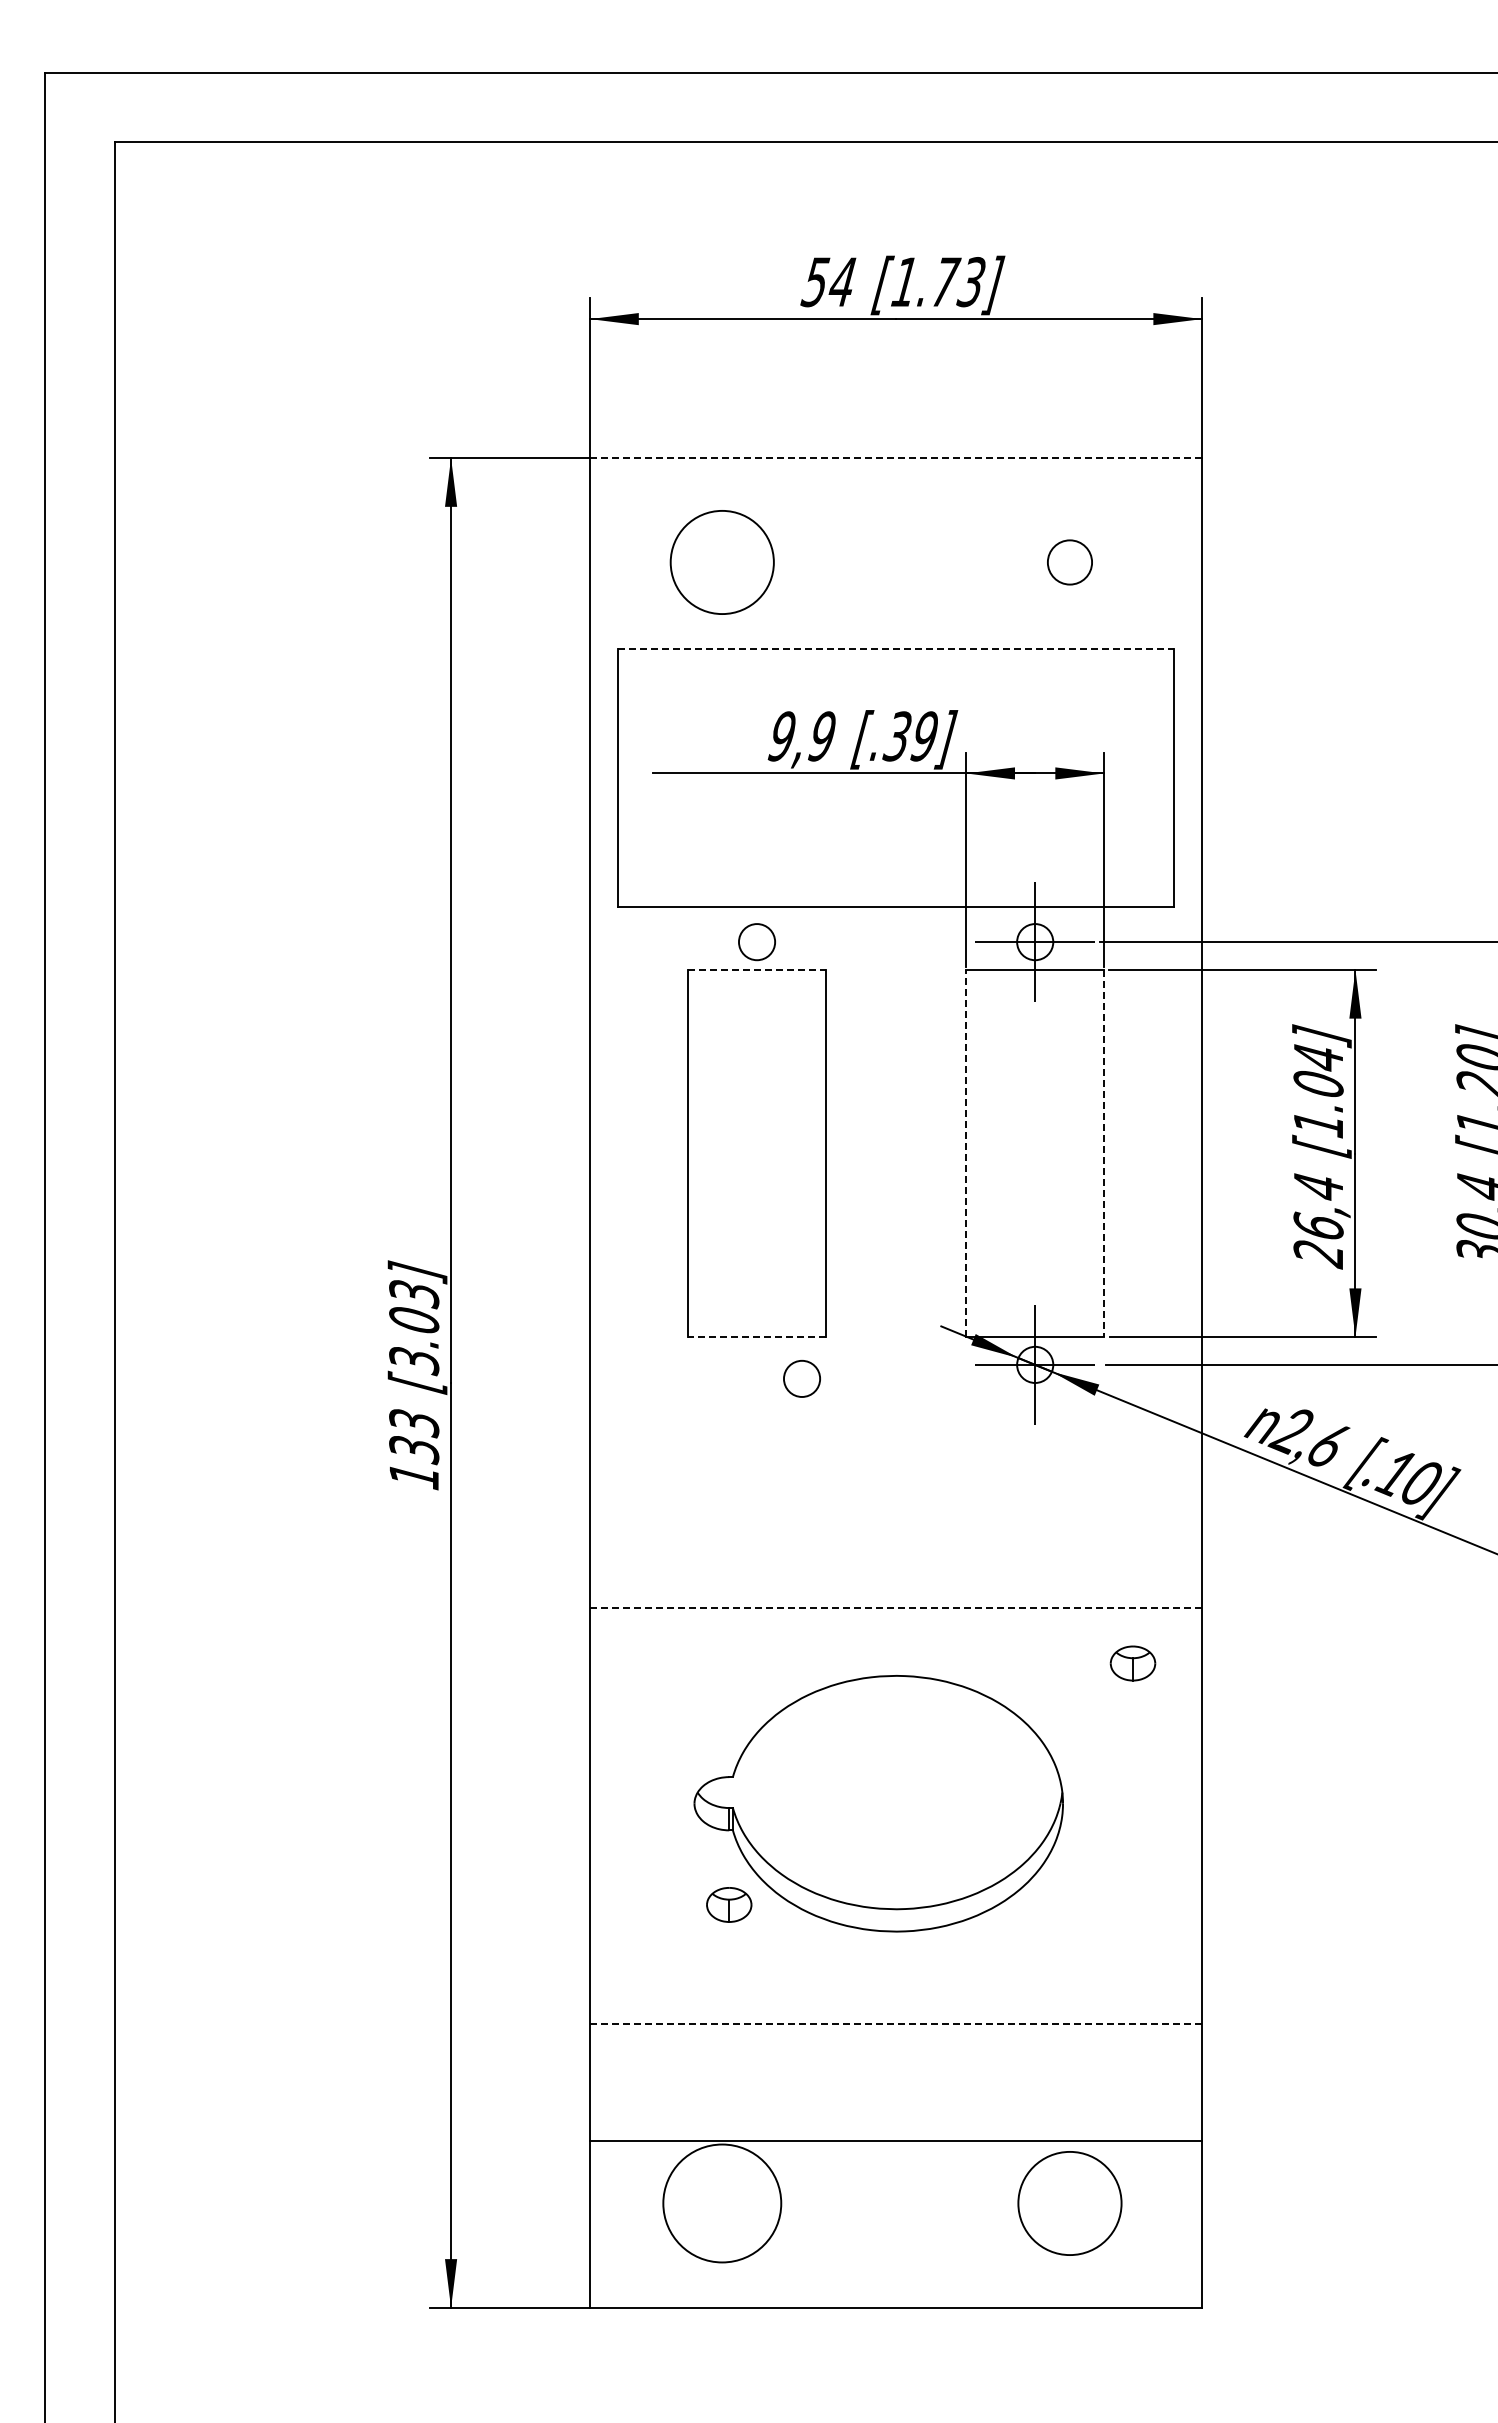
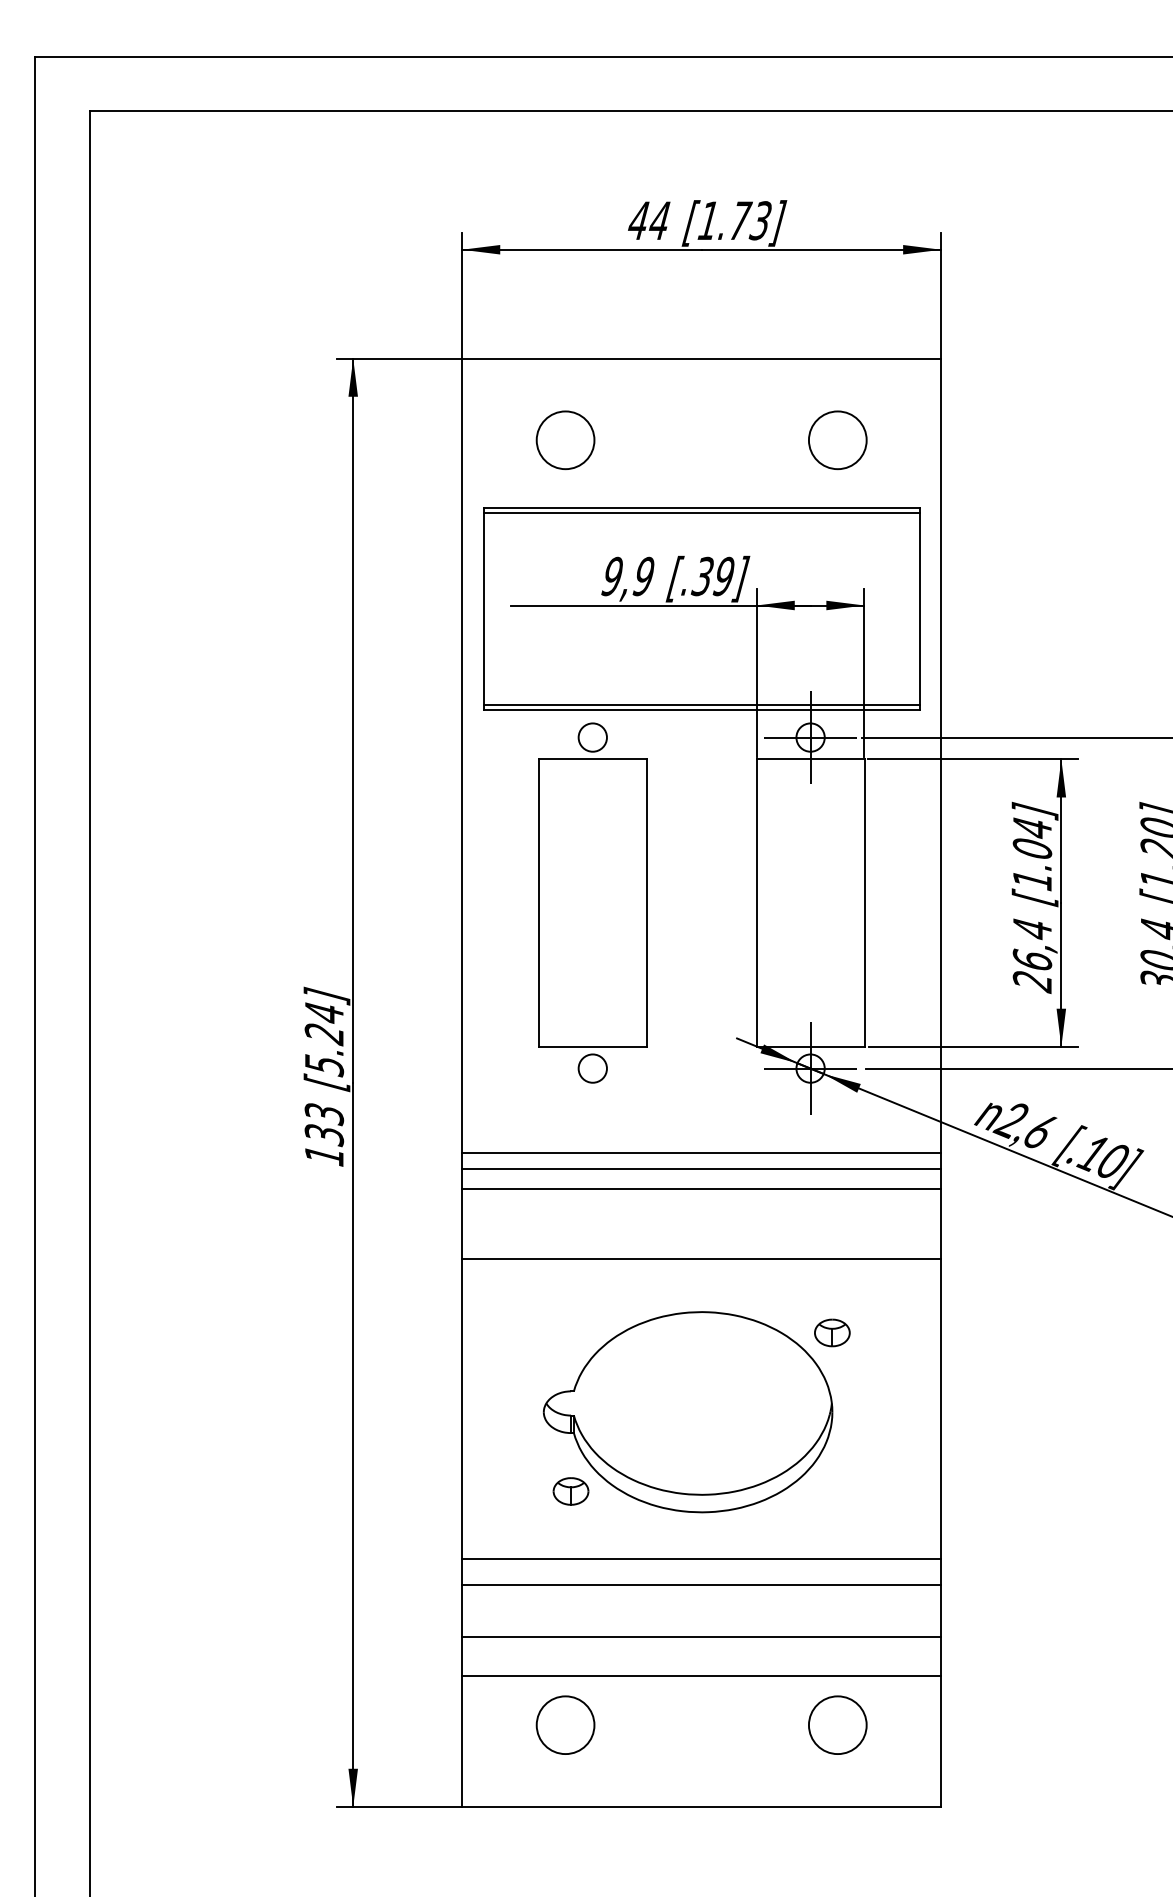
text: (815, 282) -> (638, 221), 54 -> 44
line: (896, 458) -> (701, 358), dashed -> solid
circle: (722, 562) -> (565, 440), size x0.71
circle: (1069, 562) -> (837, 440), size x1.67
line: (896, 649) -> (701, 508), dashed -> solid
line: (896, 655) -> (701, 513), added
line: (896, 900) -> (701, 704), added
line: (757, 969) -> (593, 759), dashed -> solid
line: (966, 1153) -> (756, 903), dashed -> solid
line: (1104, 1153) -> (864, 903), dashed -> solid
text: (414, 1328) -> (324, 1040), [3.03] -> [5.24]
line: (757, 1337) -> (593, 1047), dashed -> solid
circle: (801, 1378) -> (592, 1068), moved
line: (896, 1472) -> (701, 1152), added
line: (896, 1492) -> (701, 1168), added
line: (896, 1518) -> (701, 1188), added
line: (896, 1608) -> (701, 1259), dashed -> solid
part: (1132, 1663) -> (831, 1332), moved
line: (896, 1991) -> (701, 1559), added
line: (896, 2024) -> (701, 1585), dashed -> solid
line: (896, 2090) -> (701, 1636), added
circle: (722, 2203) -> (565, 1725), size x0.62
circle: (1069, 2203) -> (837, 1725), size x0.71

